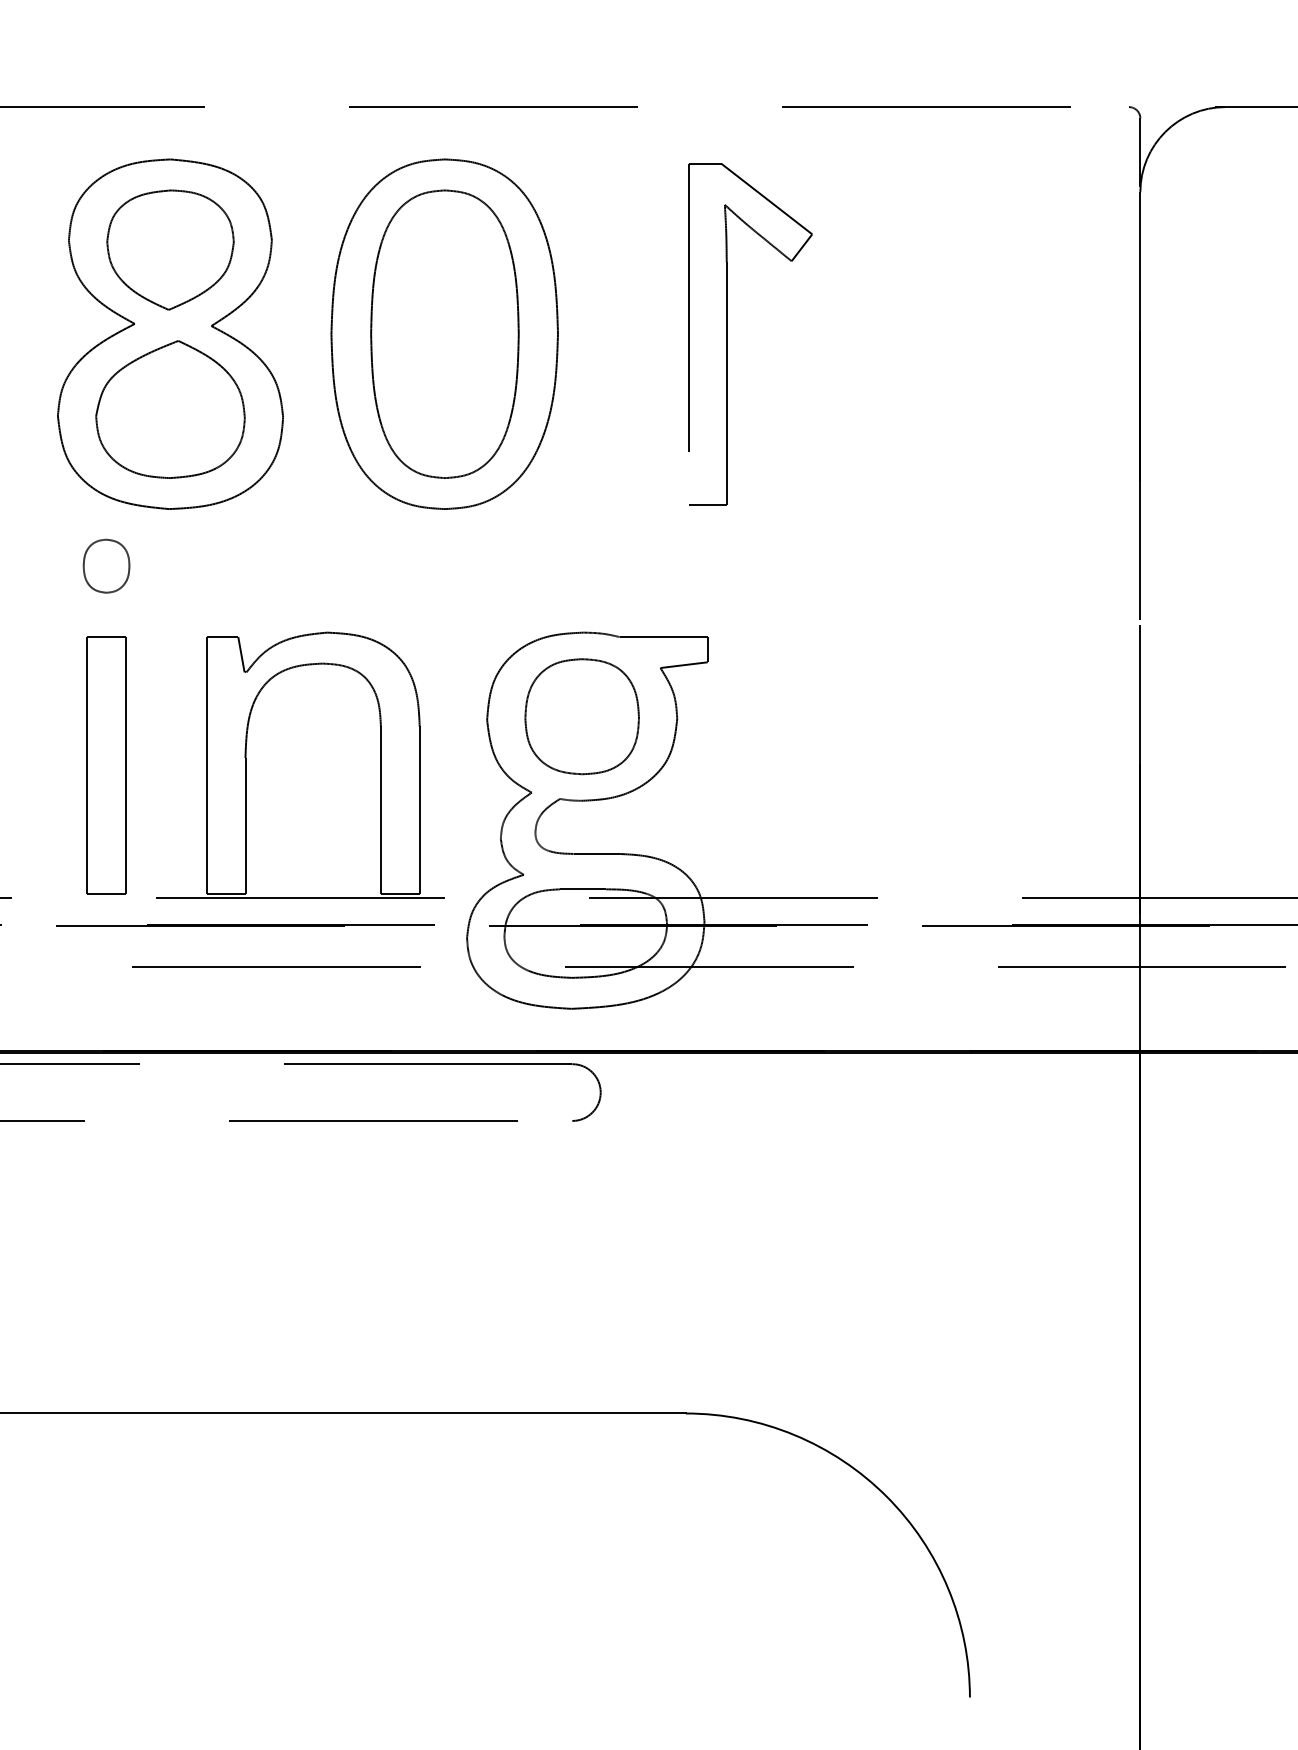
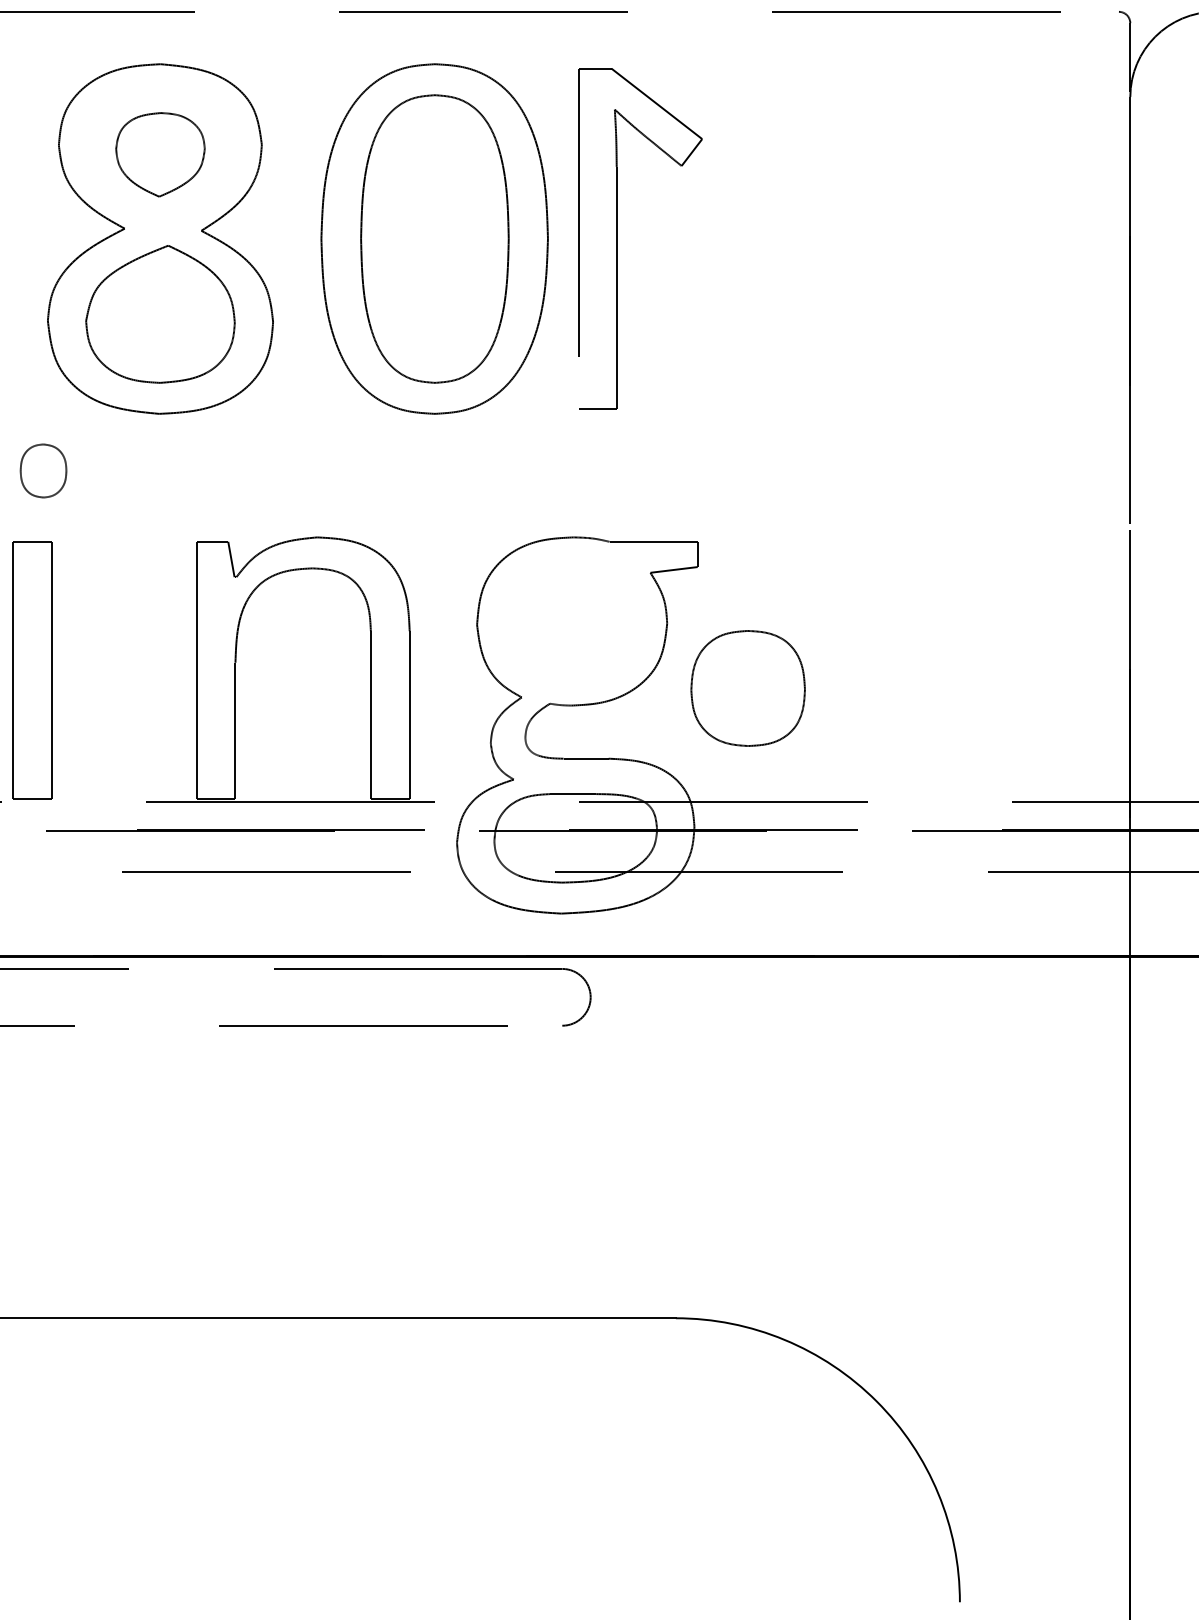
part: (170, 249) -> (160, 154), size x0.7
part: (727, 334) -> (617, 239), moved
part: (106, 565) -> (43, 470), moved
part: (581, 716) -> (747, 688), moved
part: (106, 765) -> (32, 670), moved

